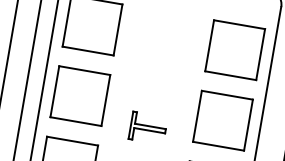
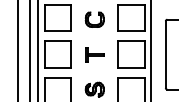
part: (162, 40) -> (94, 19), added
part: (147, 127) -> (94, 54), moved

